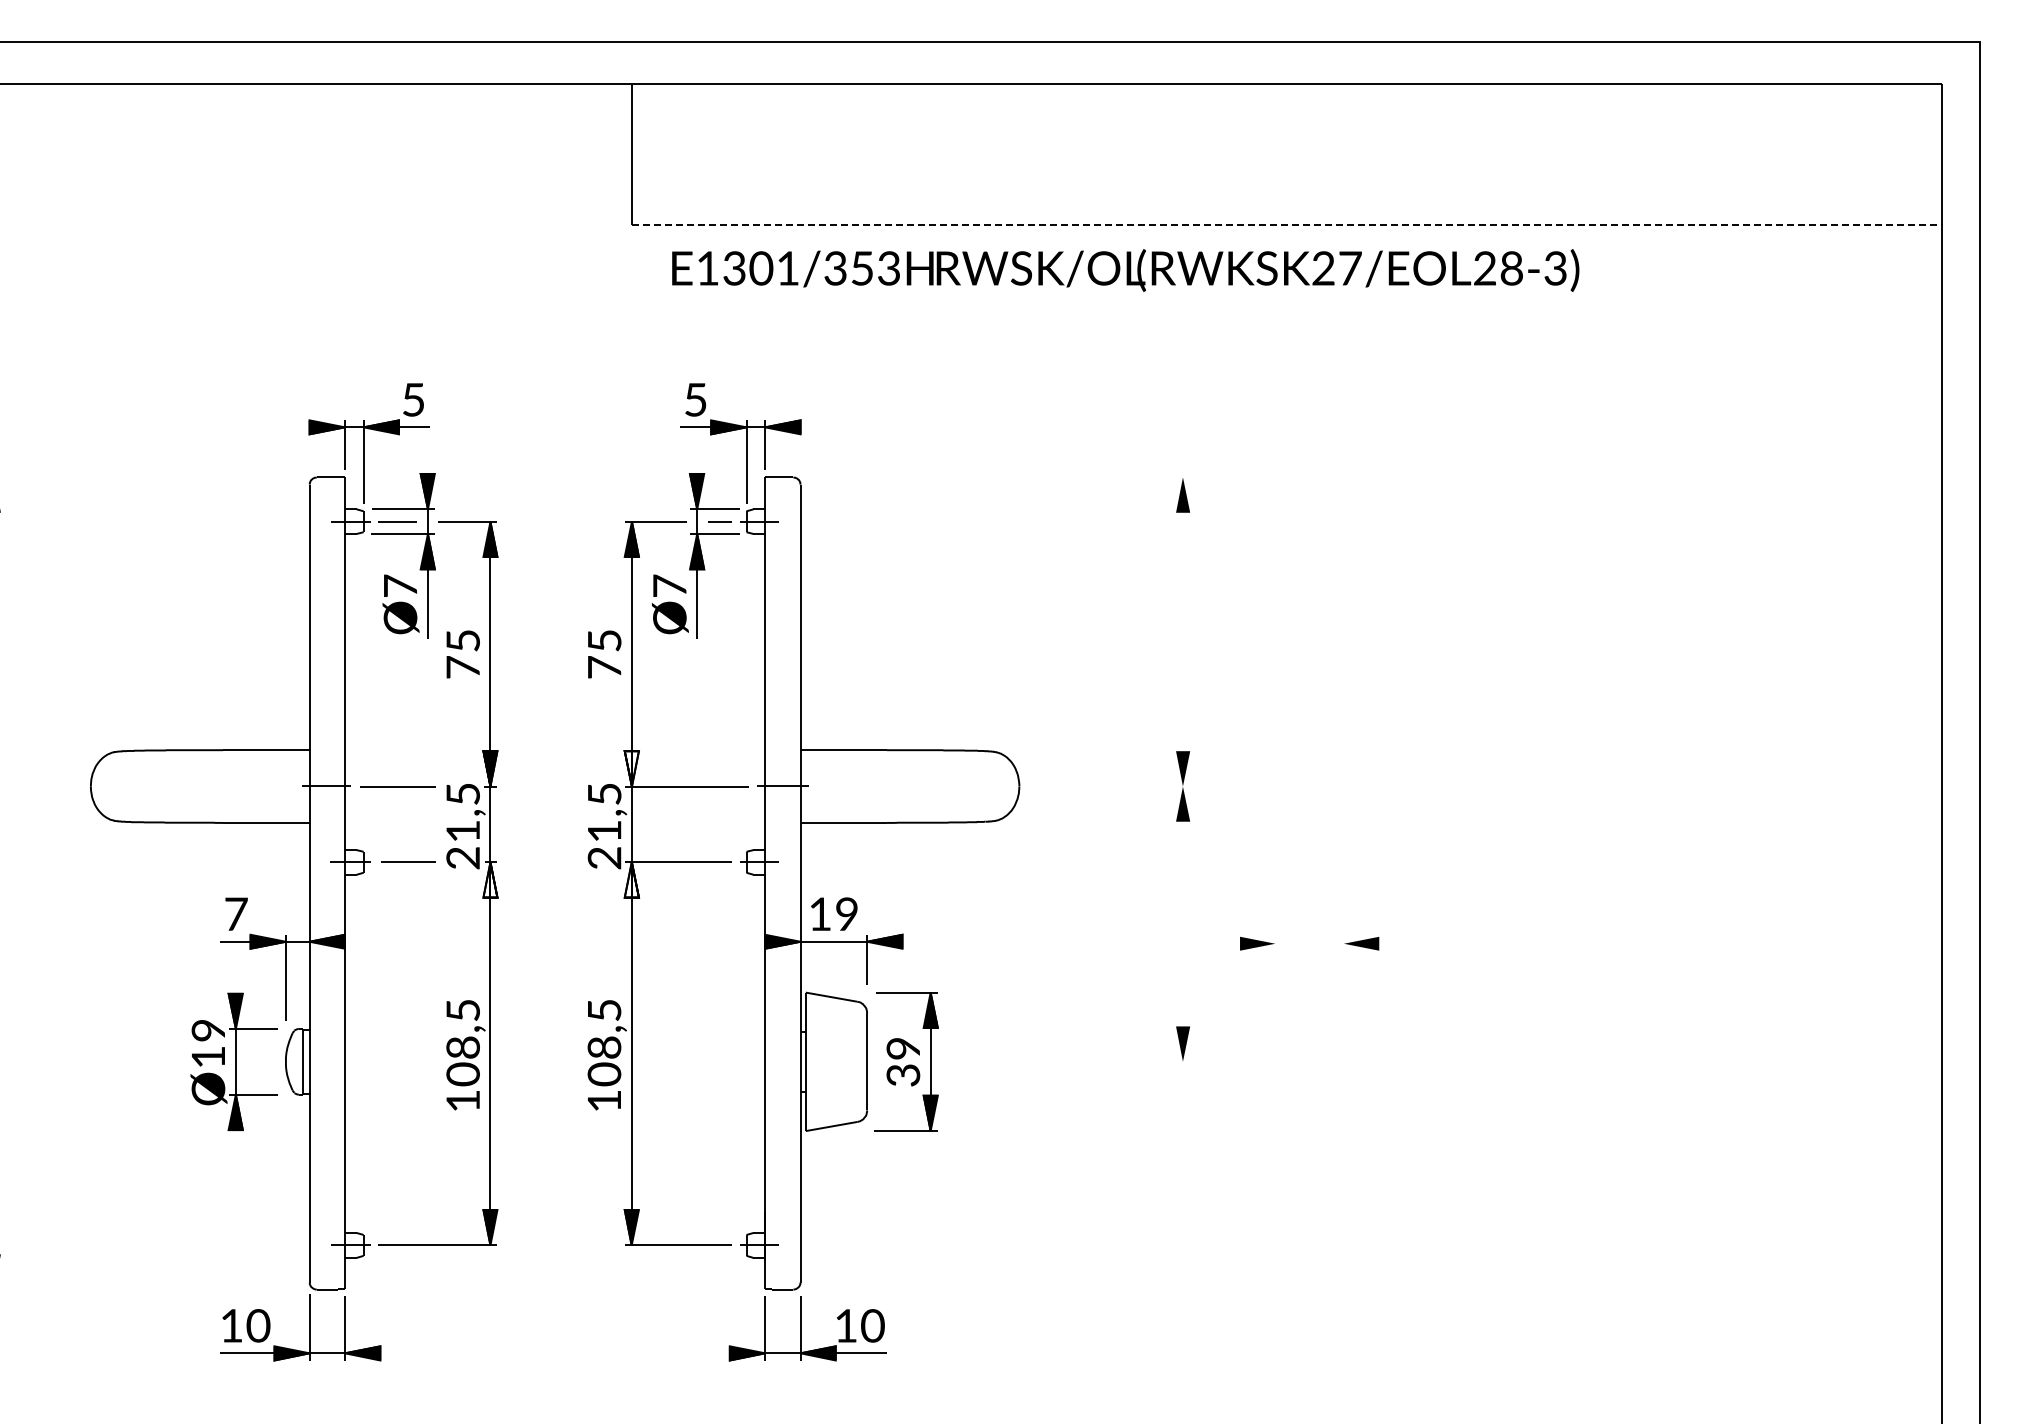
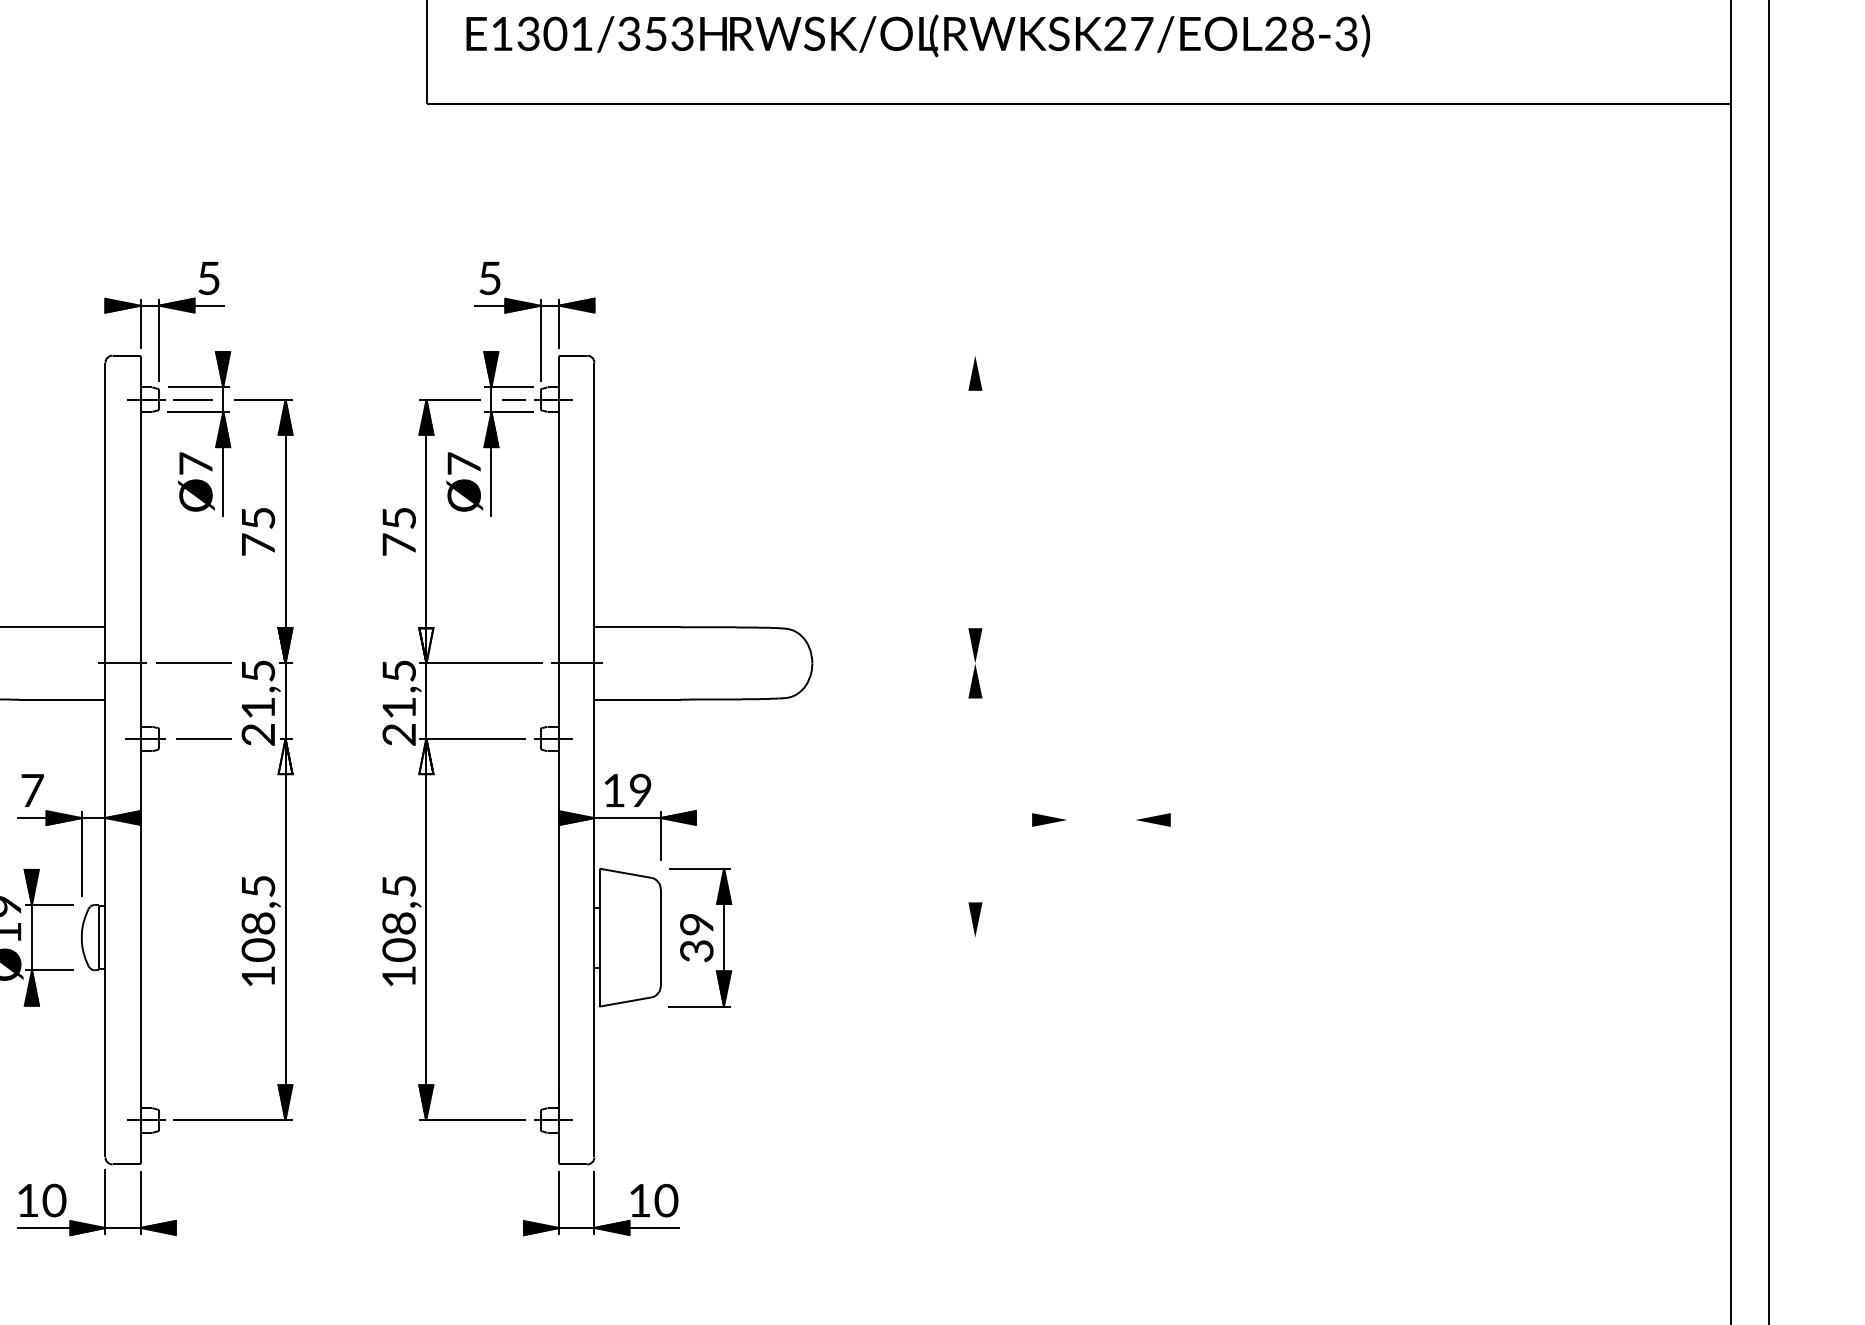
line: (1287, 224) -> (1079, 103), dashed -> solid
text: (1125, 270) -> (918, 35), moved

